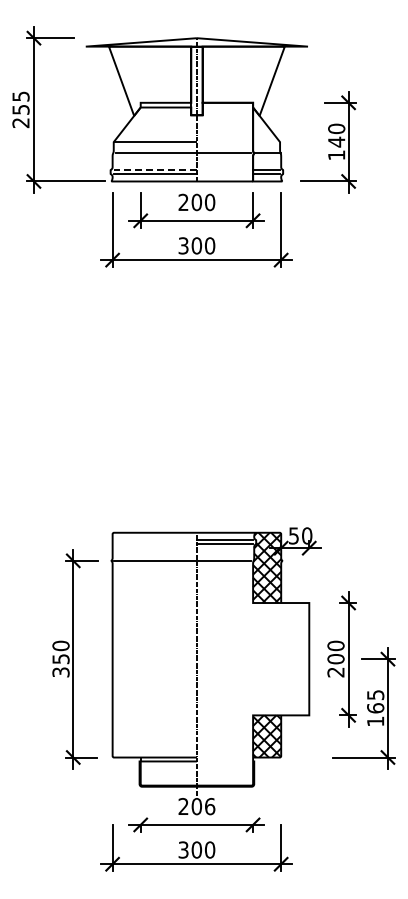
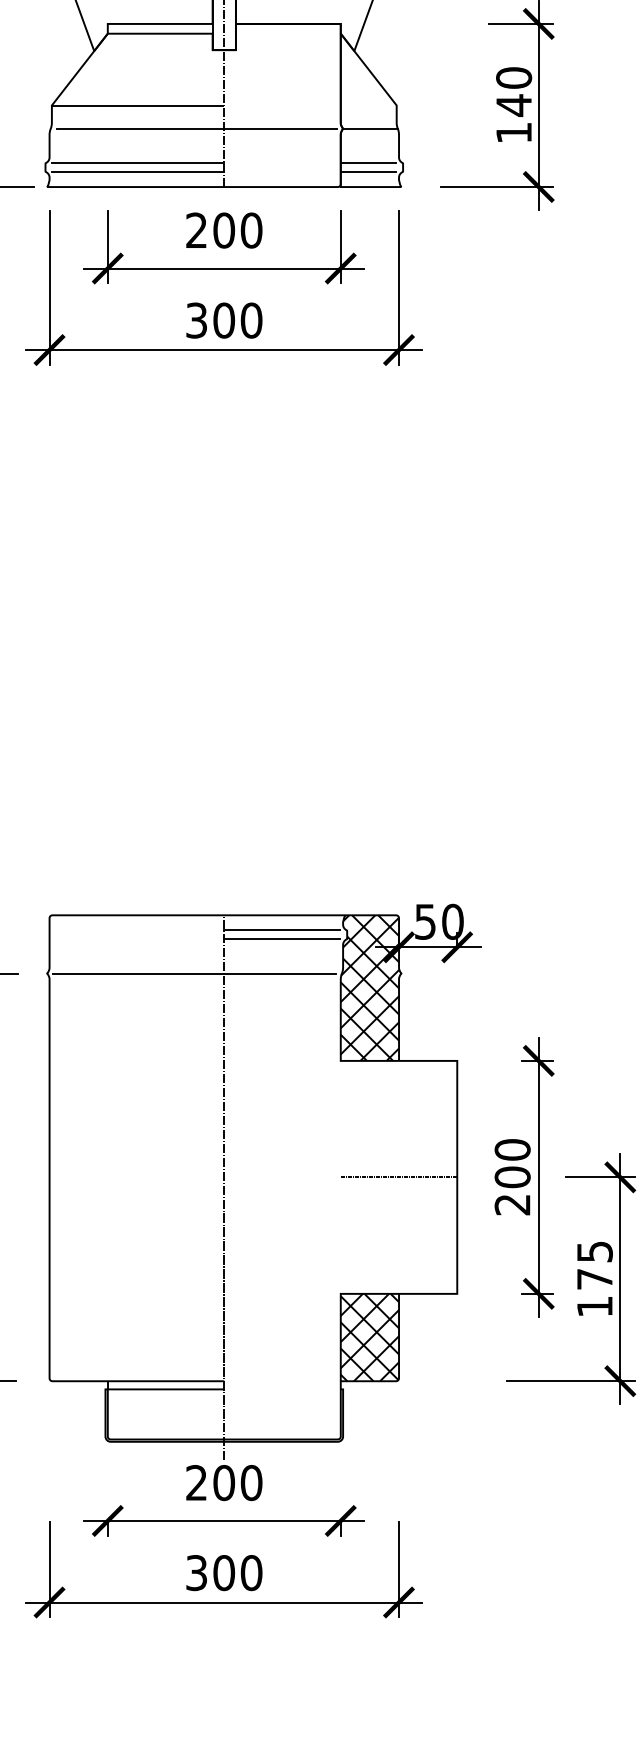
line: (154, 169) -> (136, 162), dashed -> solid
line: (281, 659) -> (399, 1178), added
text: (375, 708) -> (594, 1279), 165 -> 175
text: (210, 805) -> (252, 1480), 206 -> 200

